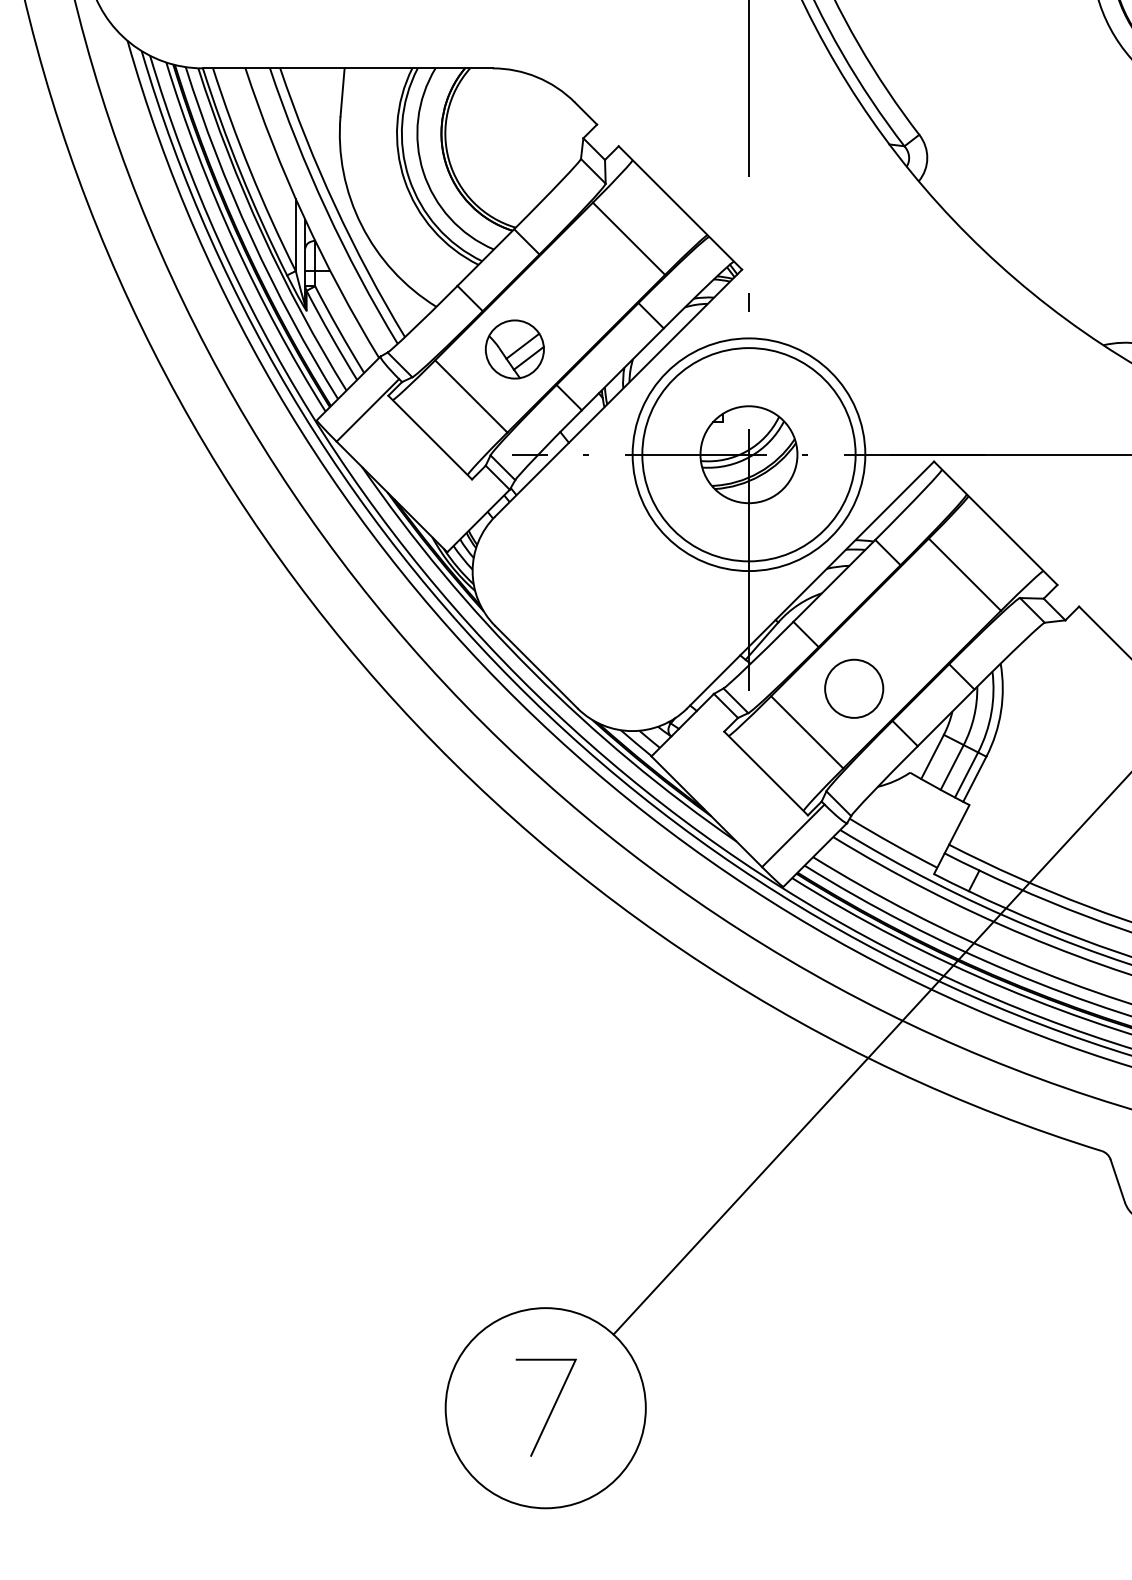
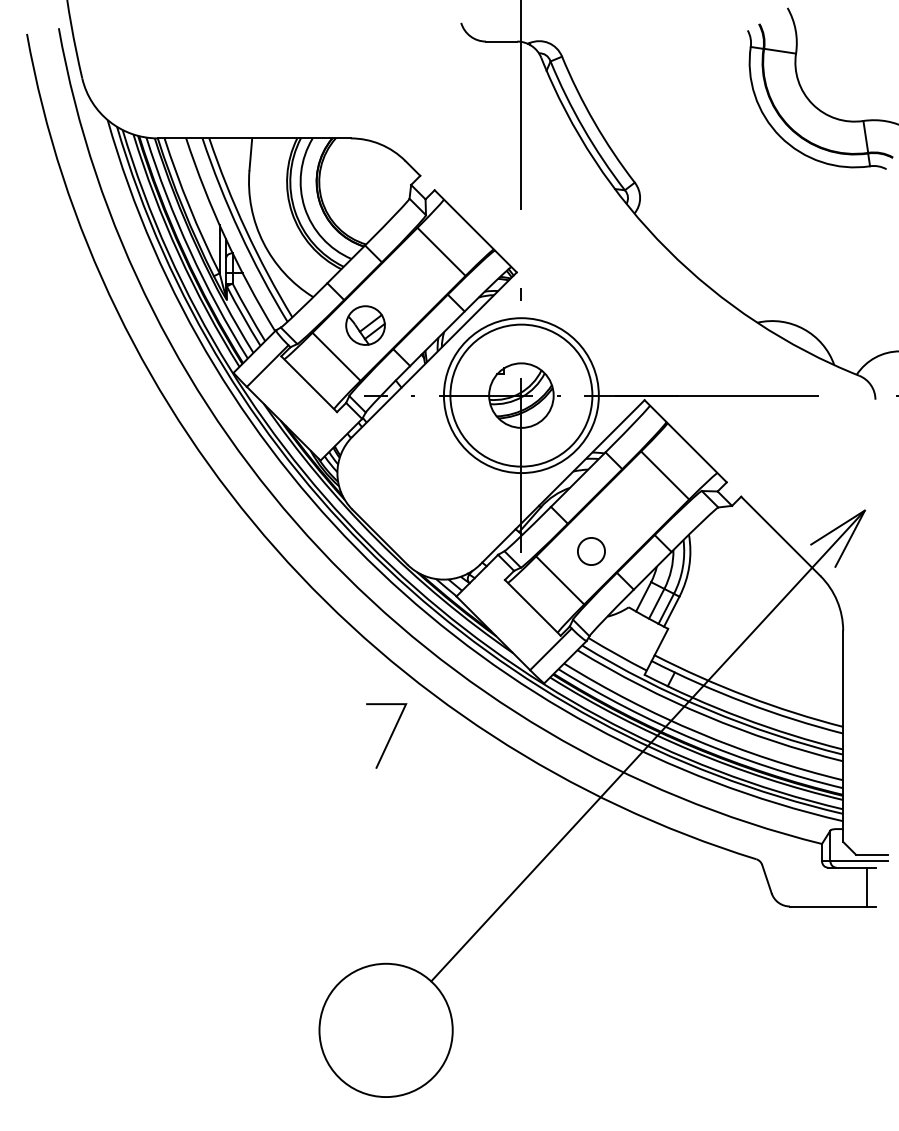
circle: (854, 688) -> (591, 551), size x0.7
line: (550, 1409) -> (389, 737), moved

